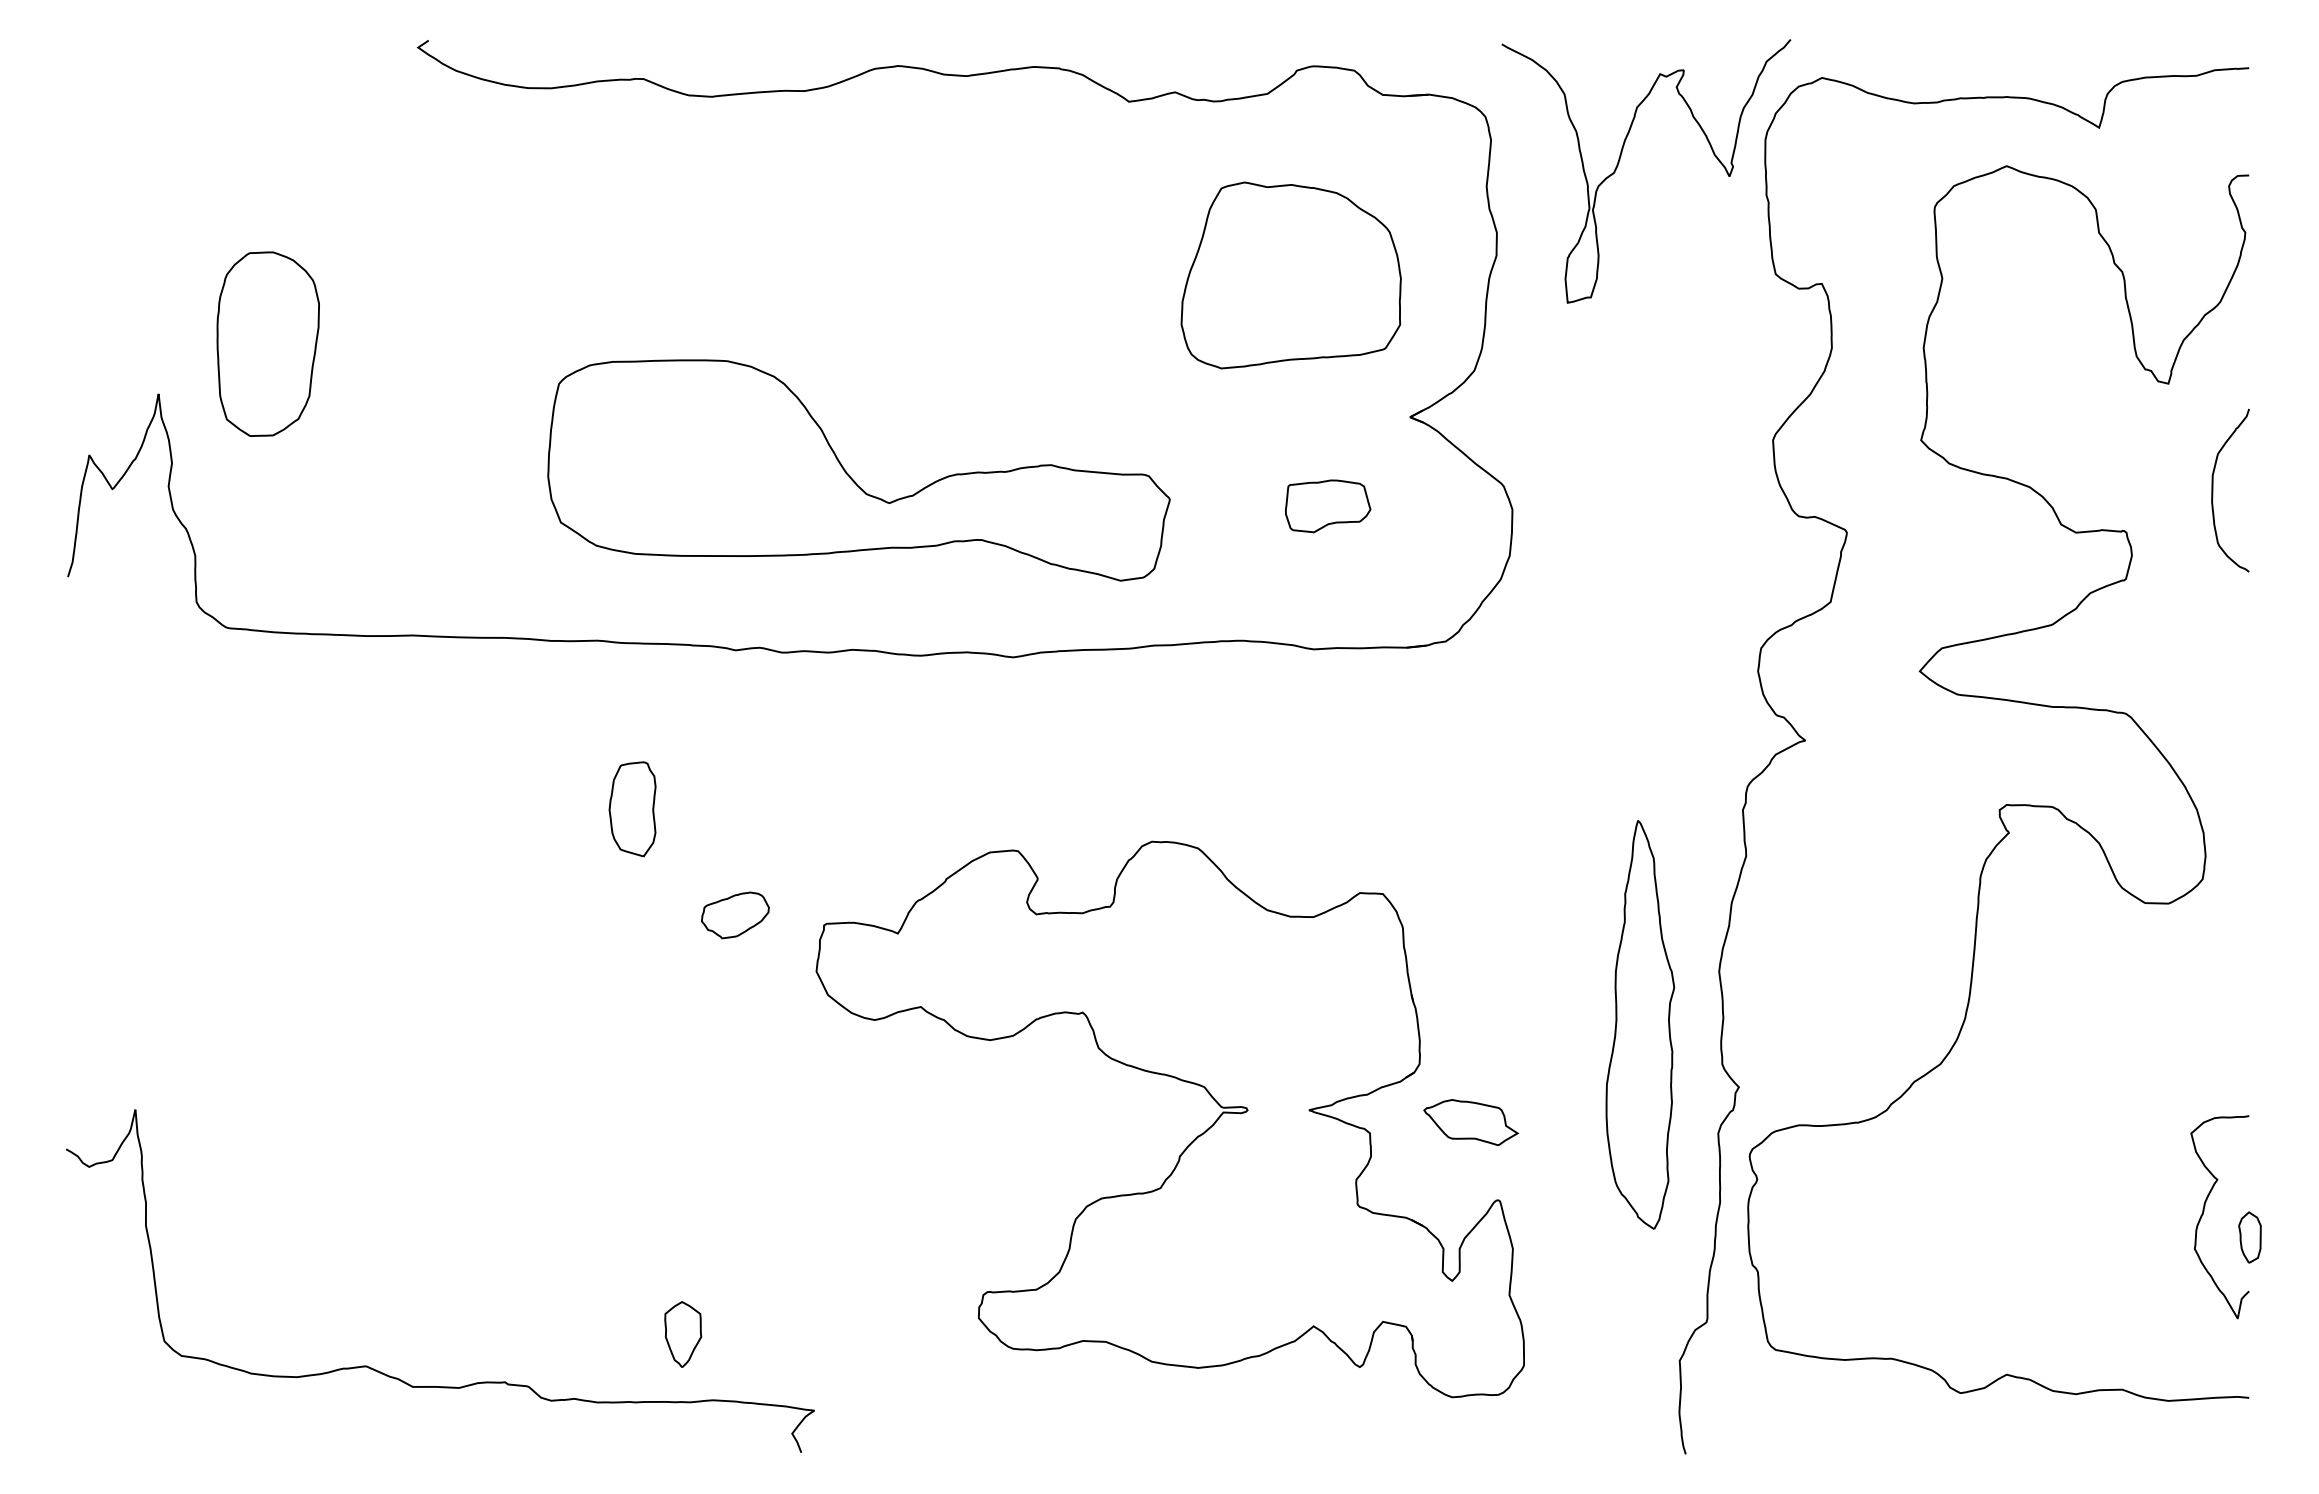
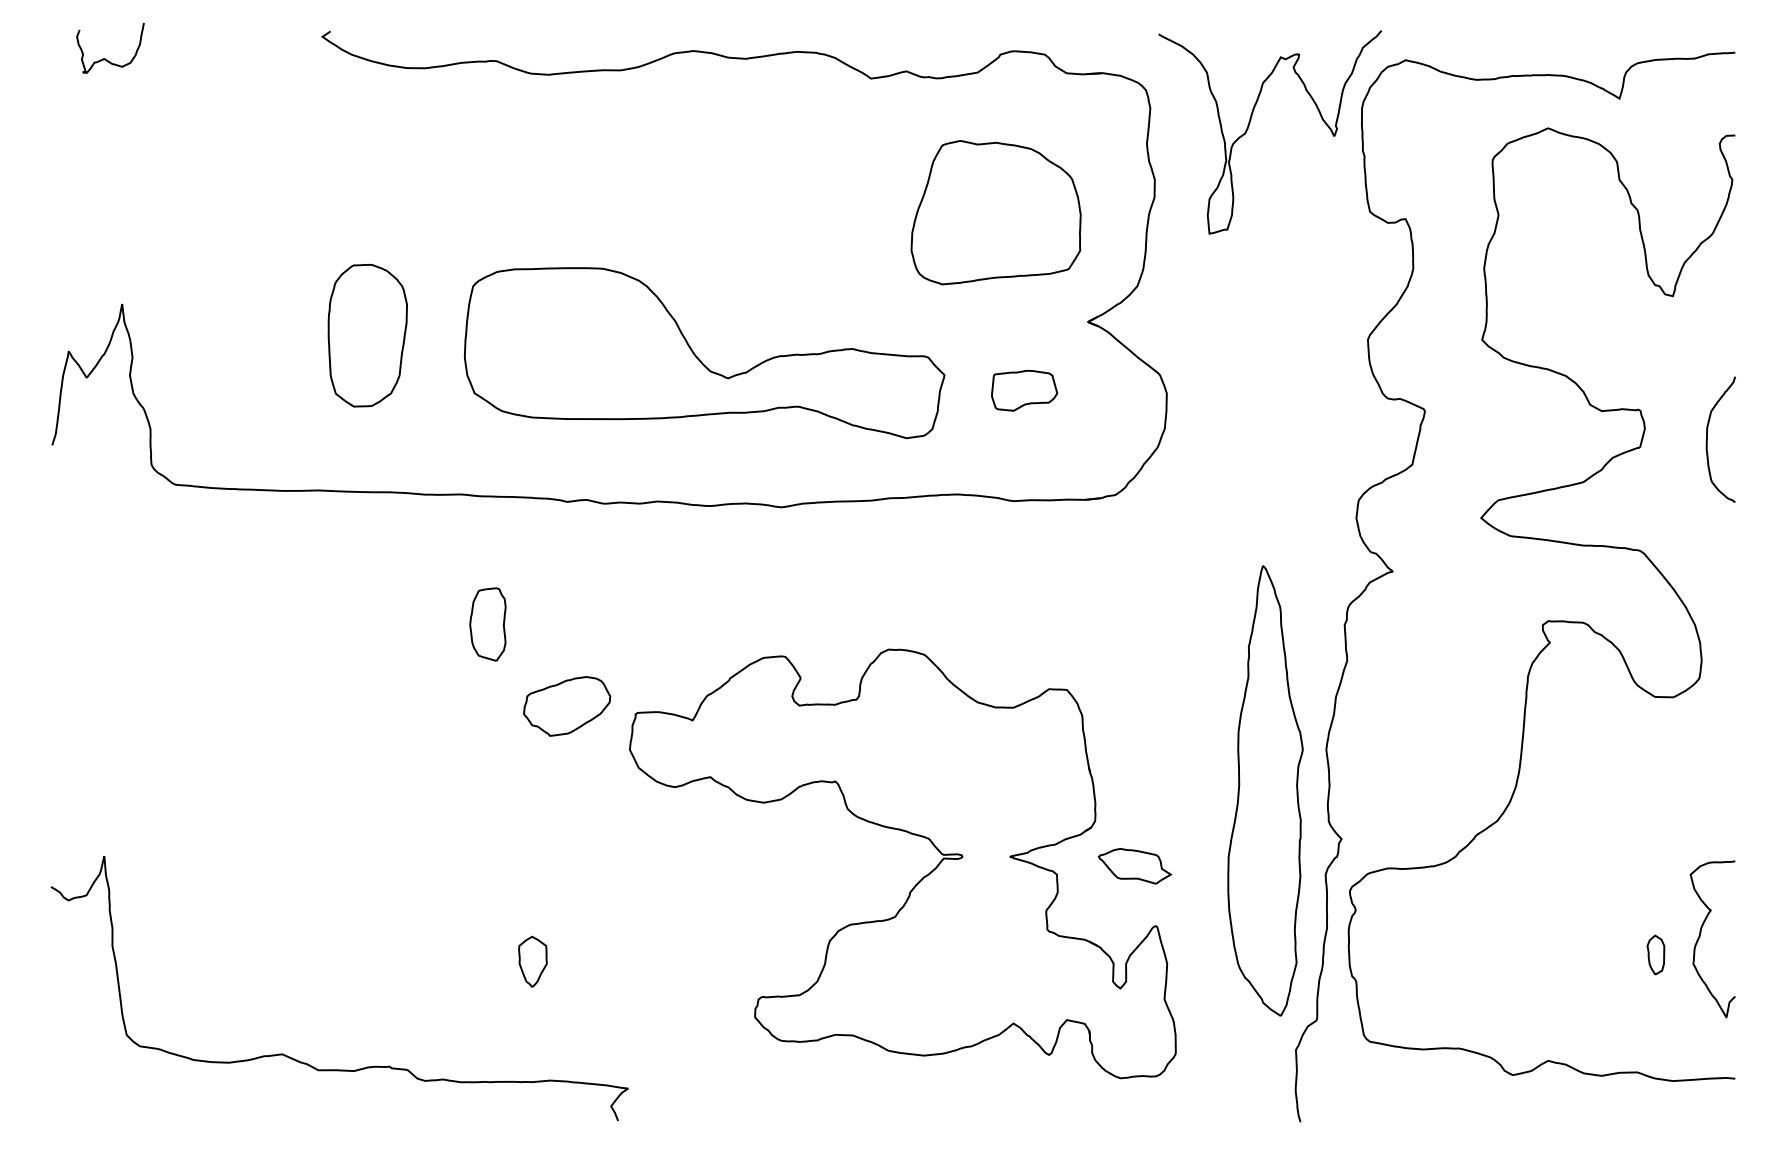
curve: (136, 75) -> (105, 58), added
part: (267, 343) -> (367, 335), moved
part: (852, 477) -> (699, 358), moved
curve: (2213, 490) -> (1707, 439), moved
part: (735, 915) -> (567, 706), size x1.67
part: (1640, 1024) -> (1265, 790), size x1.43
part: (2249, 1236) -> (1655, 954), moved
part: (682, 1334) -> (532, 961), moved

